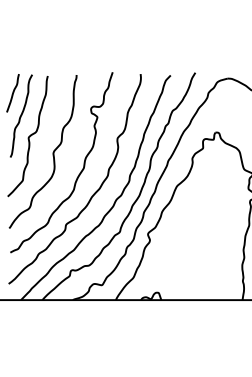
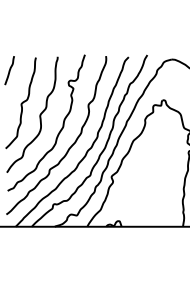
curve: (21, 115) -> (16, 87), removed

